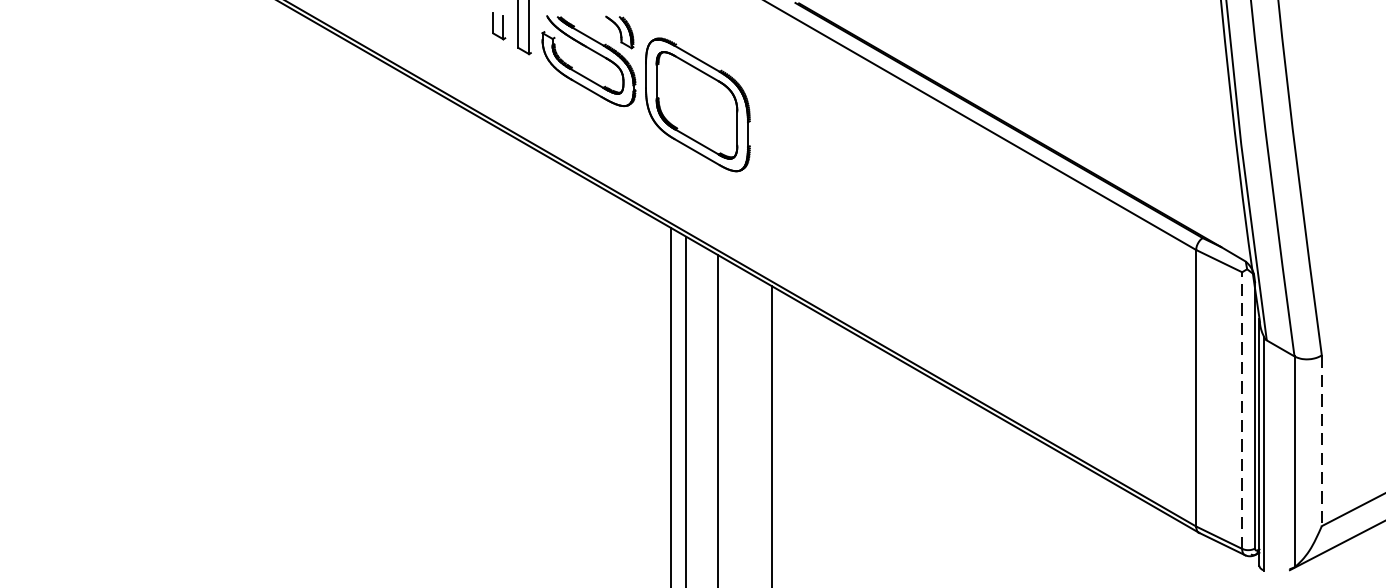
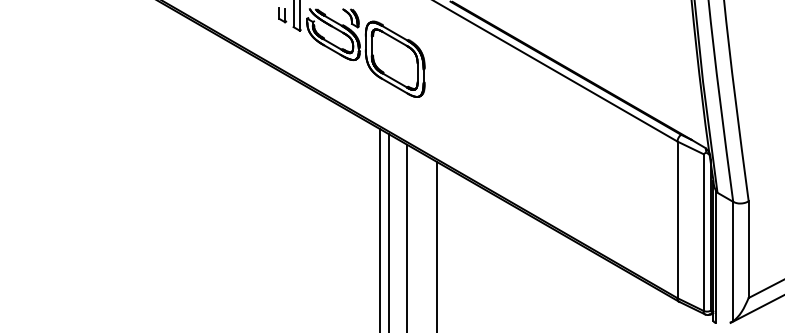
line: (1242, 410) -> (703, 232), dashed -> solid
line: (1321, 442) -> (748, 250), dashed -> solid

